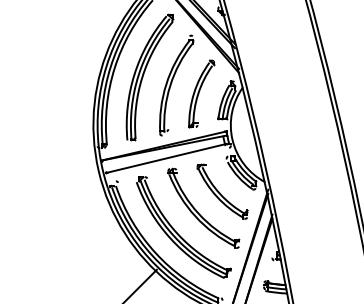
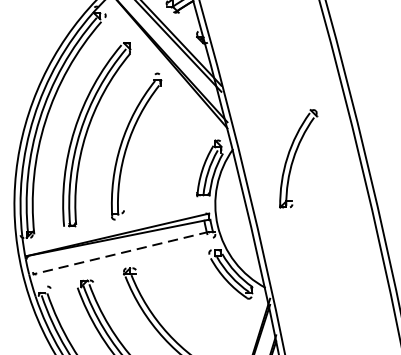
part: (201, 93) -> (298, 158), moved
line: (165, 158) -> (119, 253), solid -> dashed
part: (222, 191) -> (203, 301), removed

